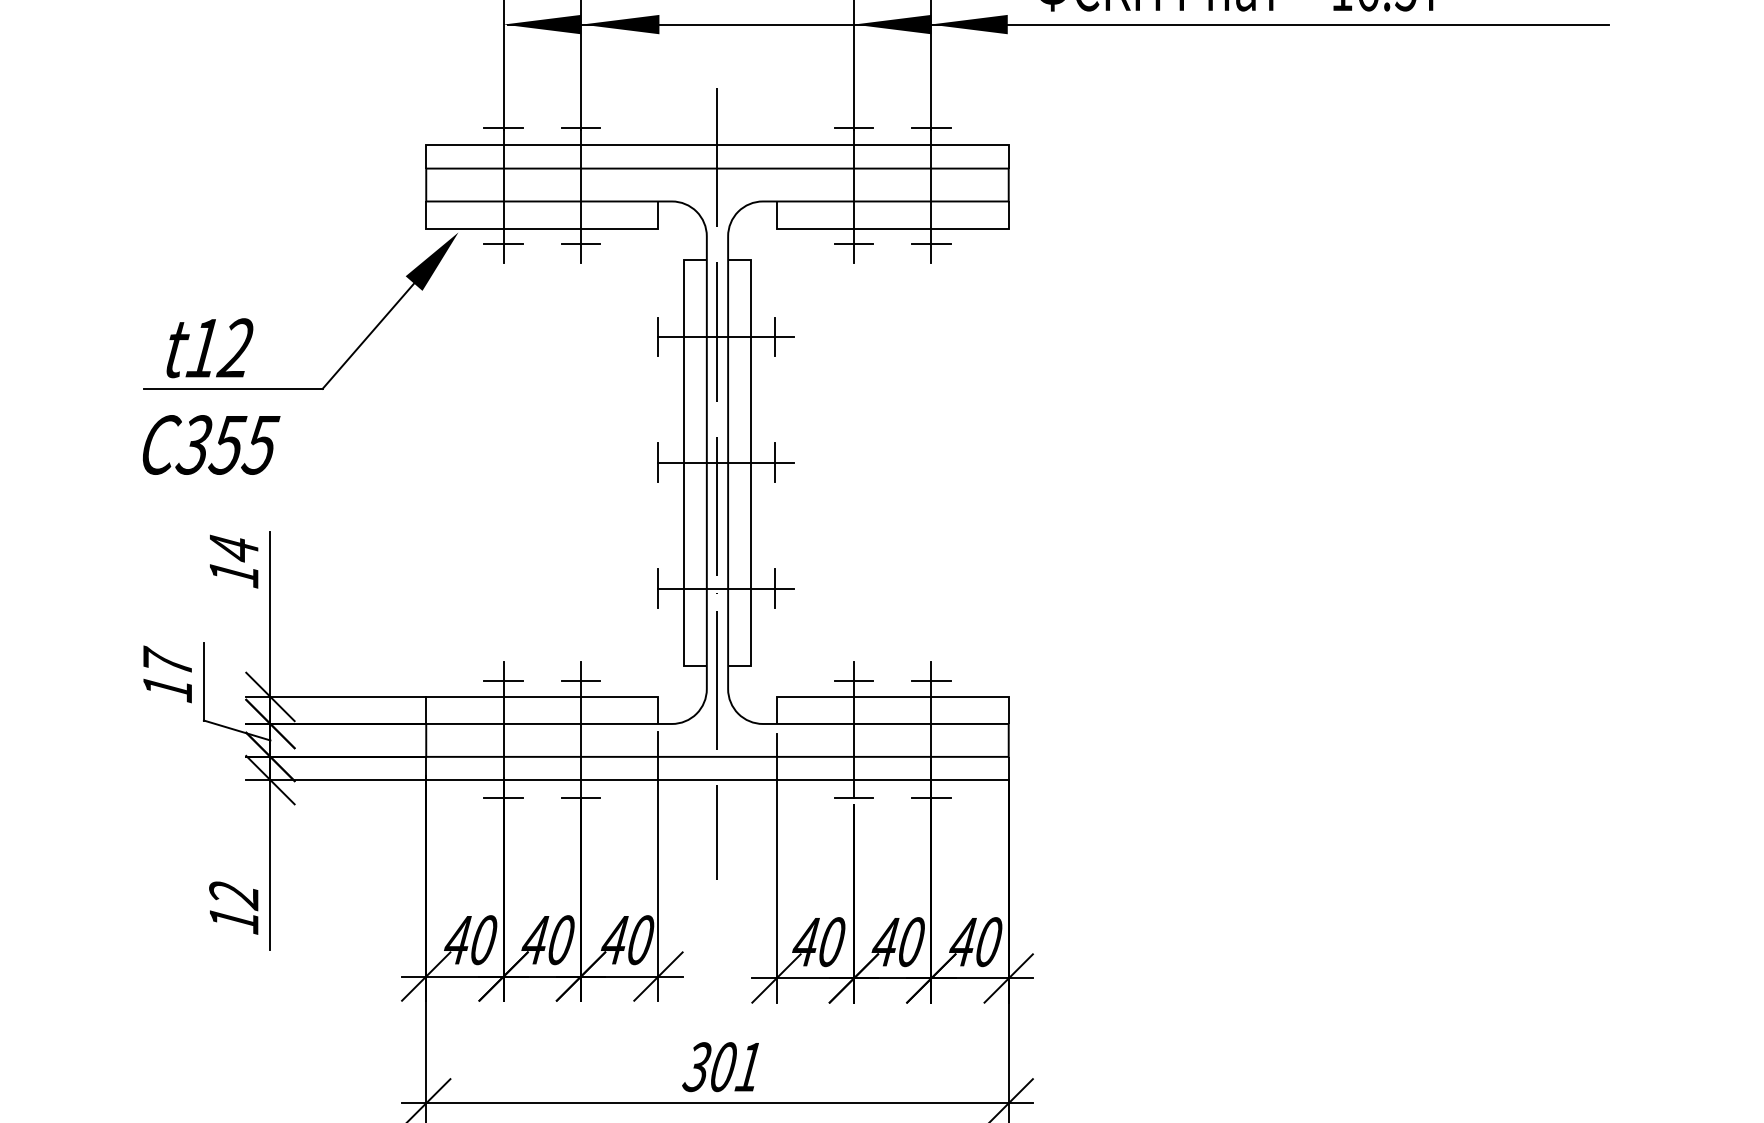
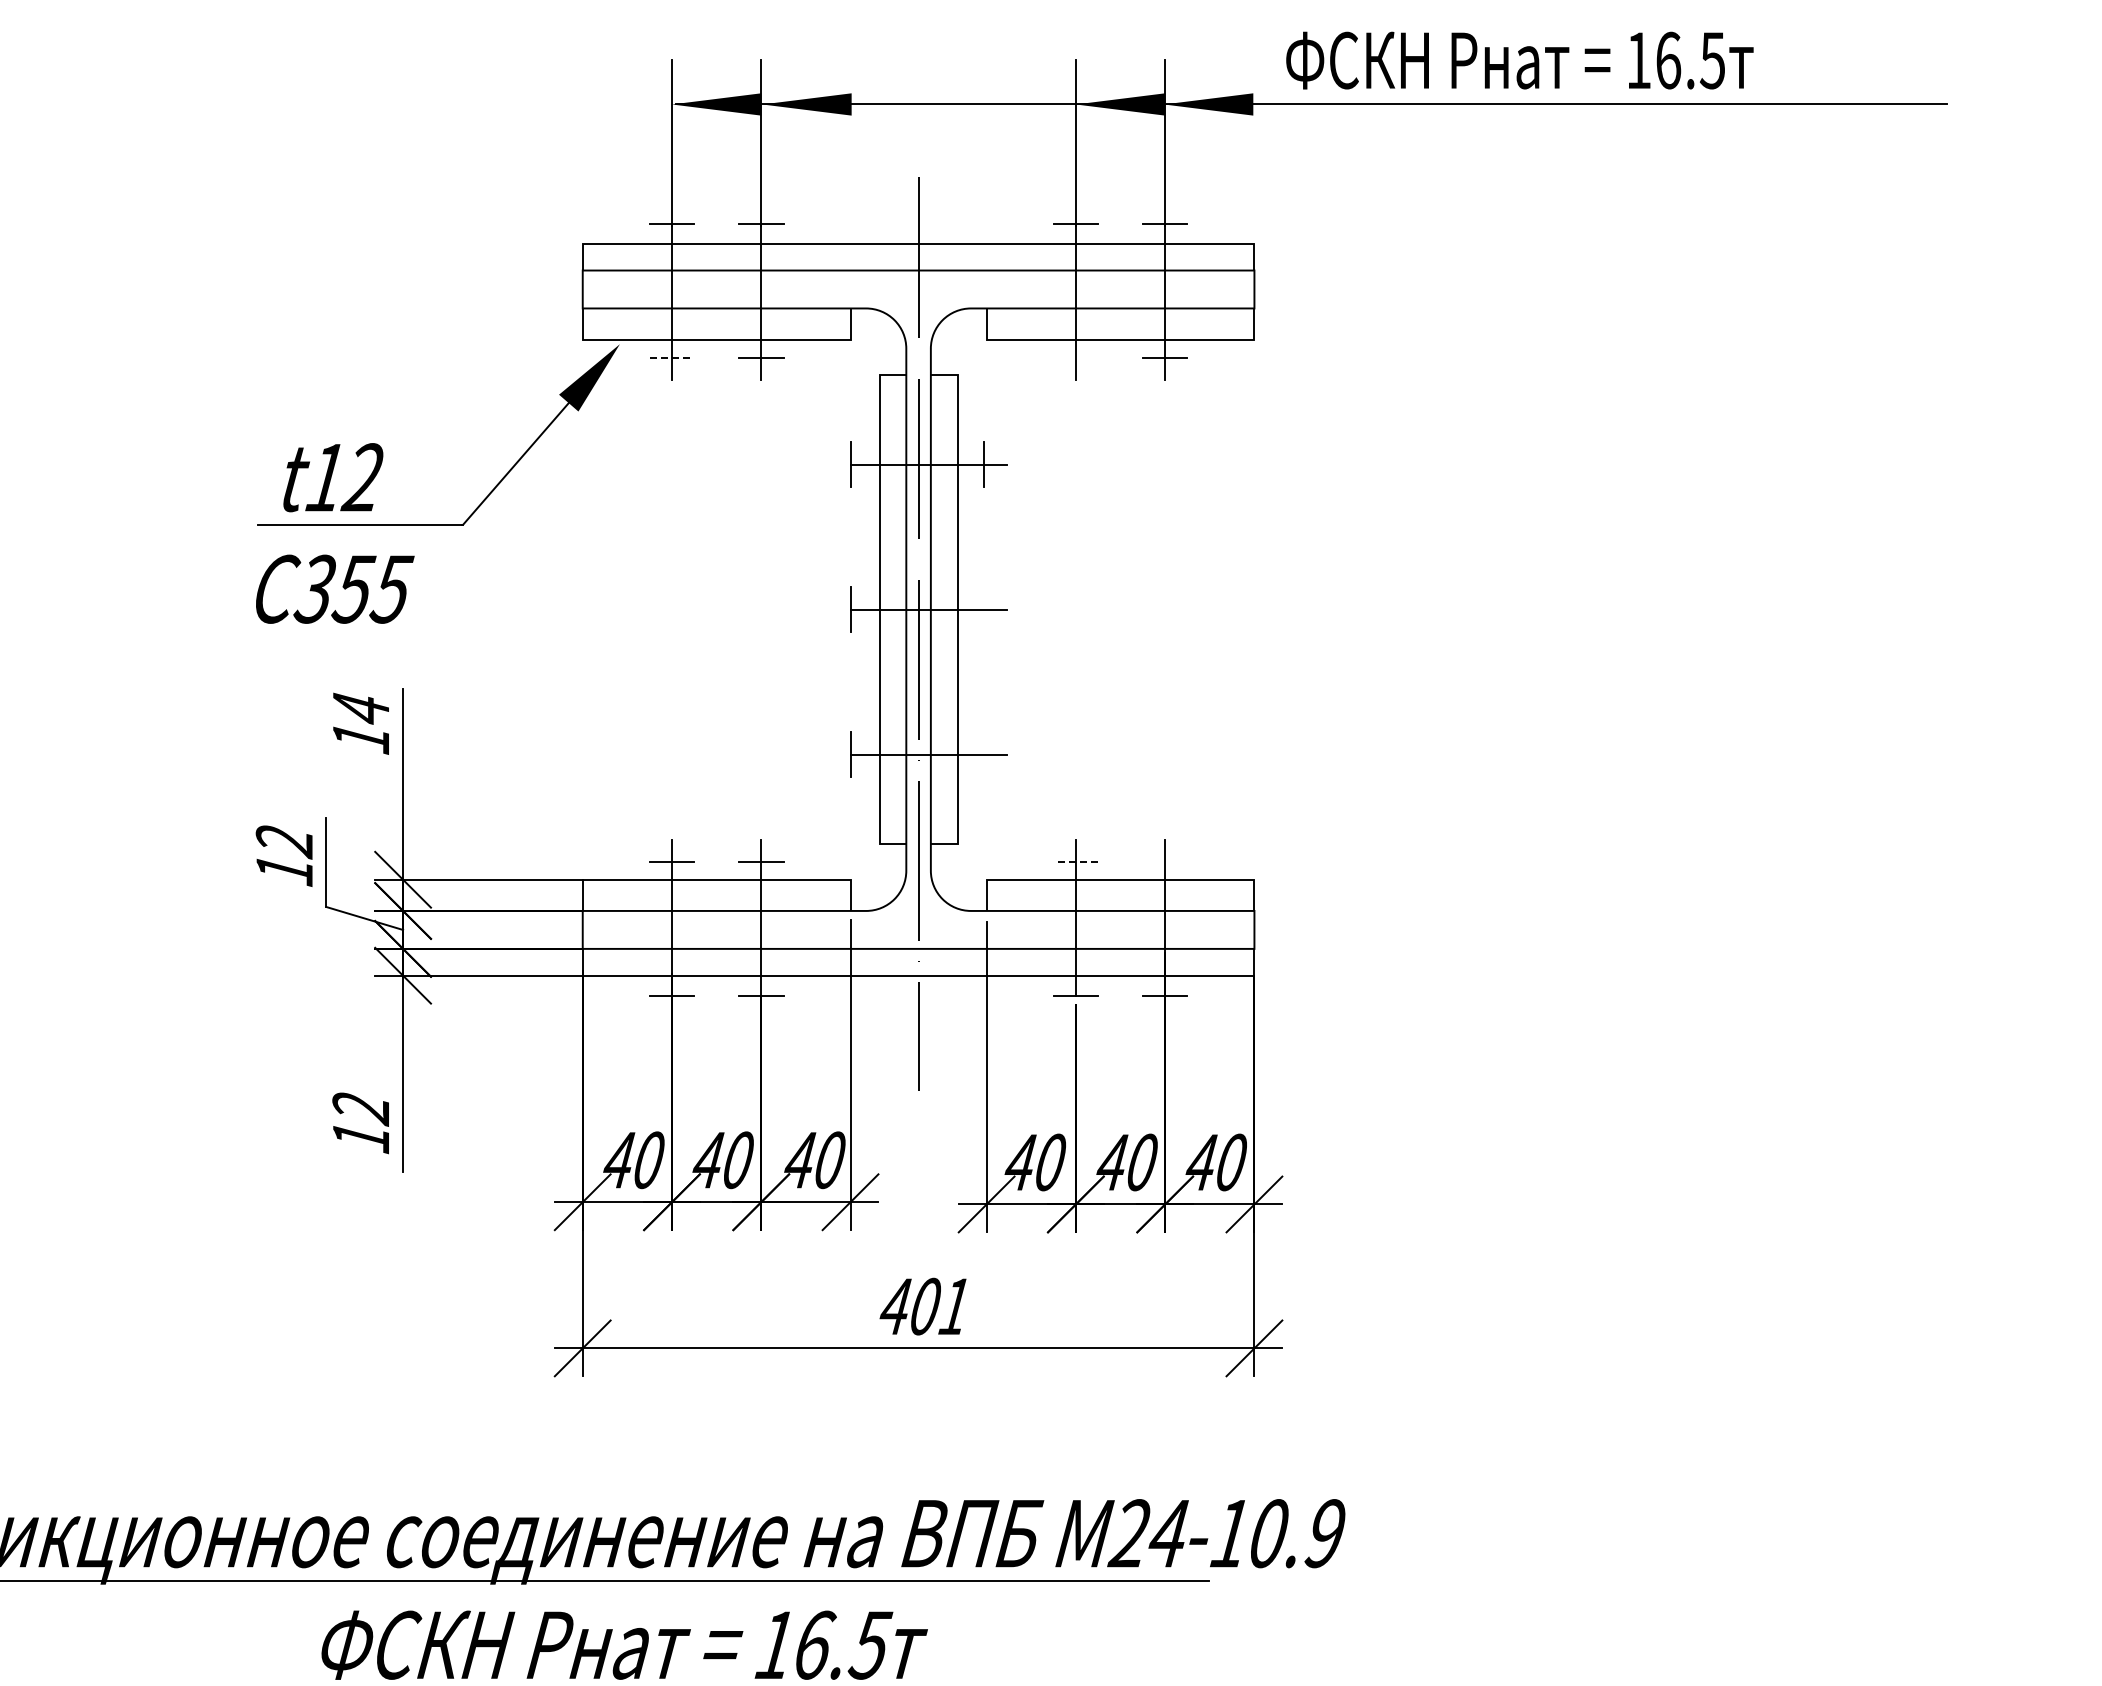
line: (504, 244) -> (672, 357), solid -> dashed
line: (853, 244) -> (1075, 357), removed
line: (774, 462) -> (984, 609), removed
line: (774, 588) -> (984, 754), removed
text: (166, 661) -> (283, 839), 17 -> 12
line: (853, 681) -> (1075, 861), solid -> dashed
line: (930, 681) -> (1164, 861), removed
text: (696, 1066) -> (894, 1306), 301 -> 401

